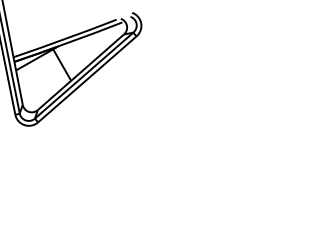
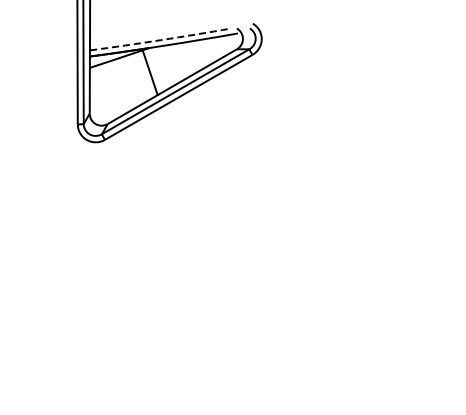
arc: (65, 39) -> (160, 40), solid -> dashed

